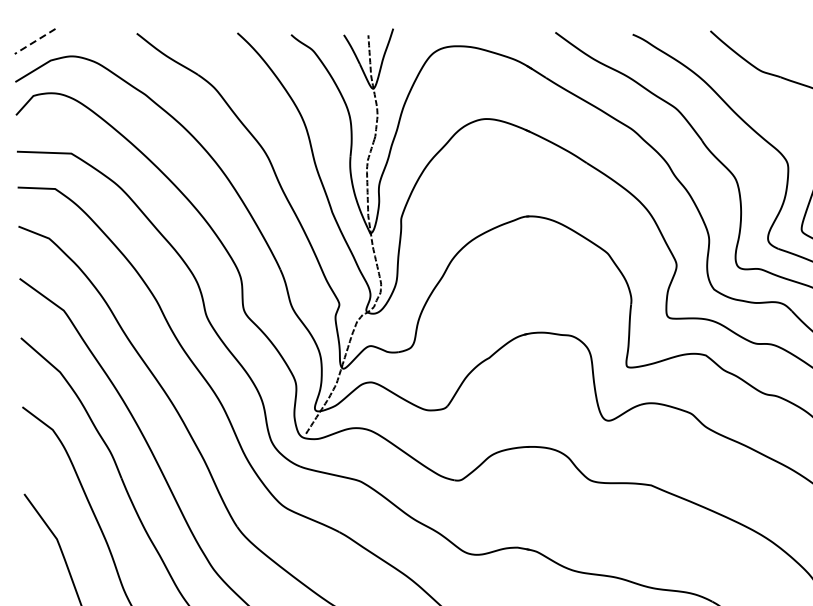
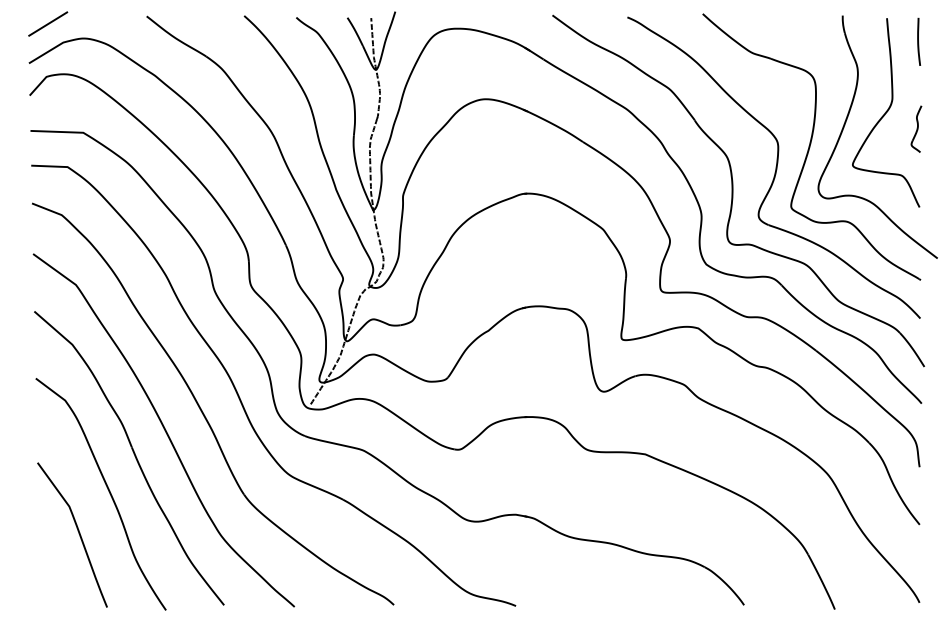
line: (34, 41) -> (47, 24), dashed -> solid

